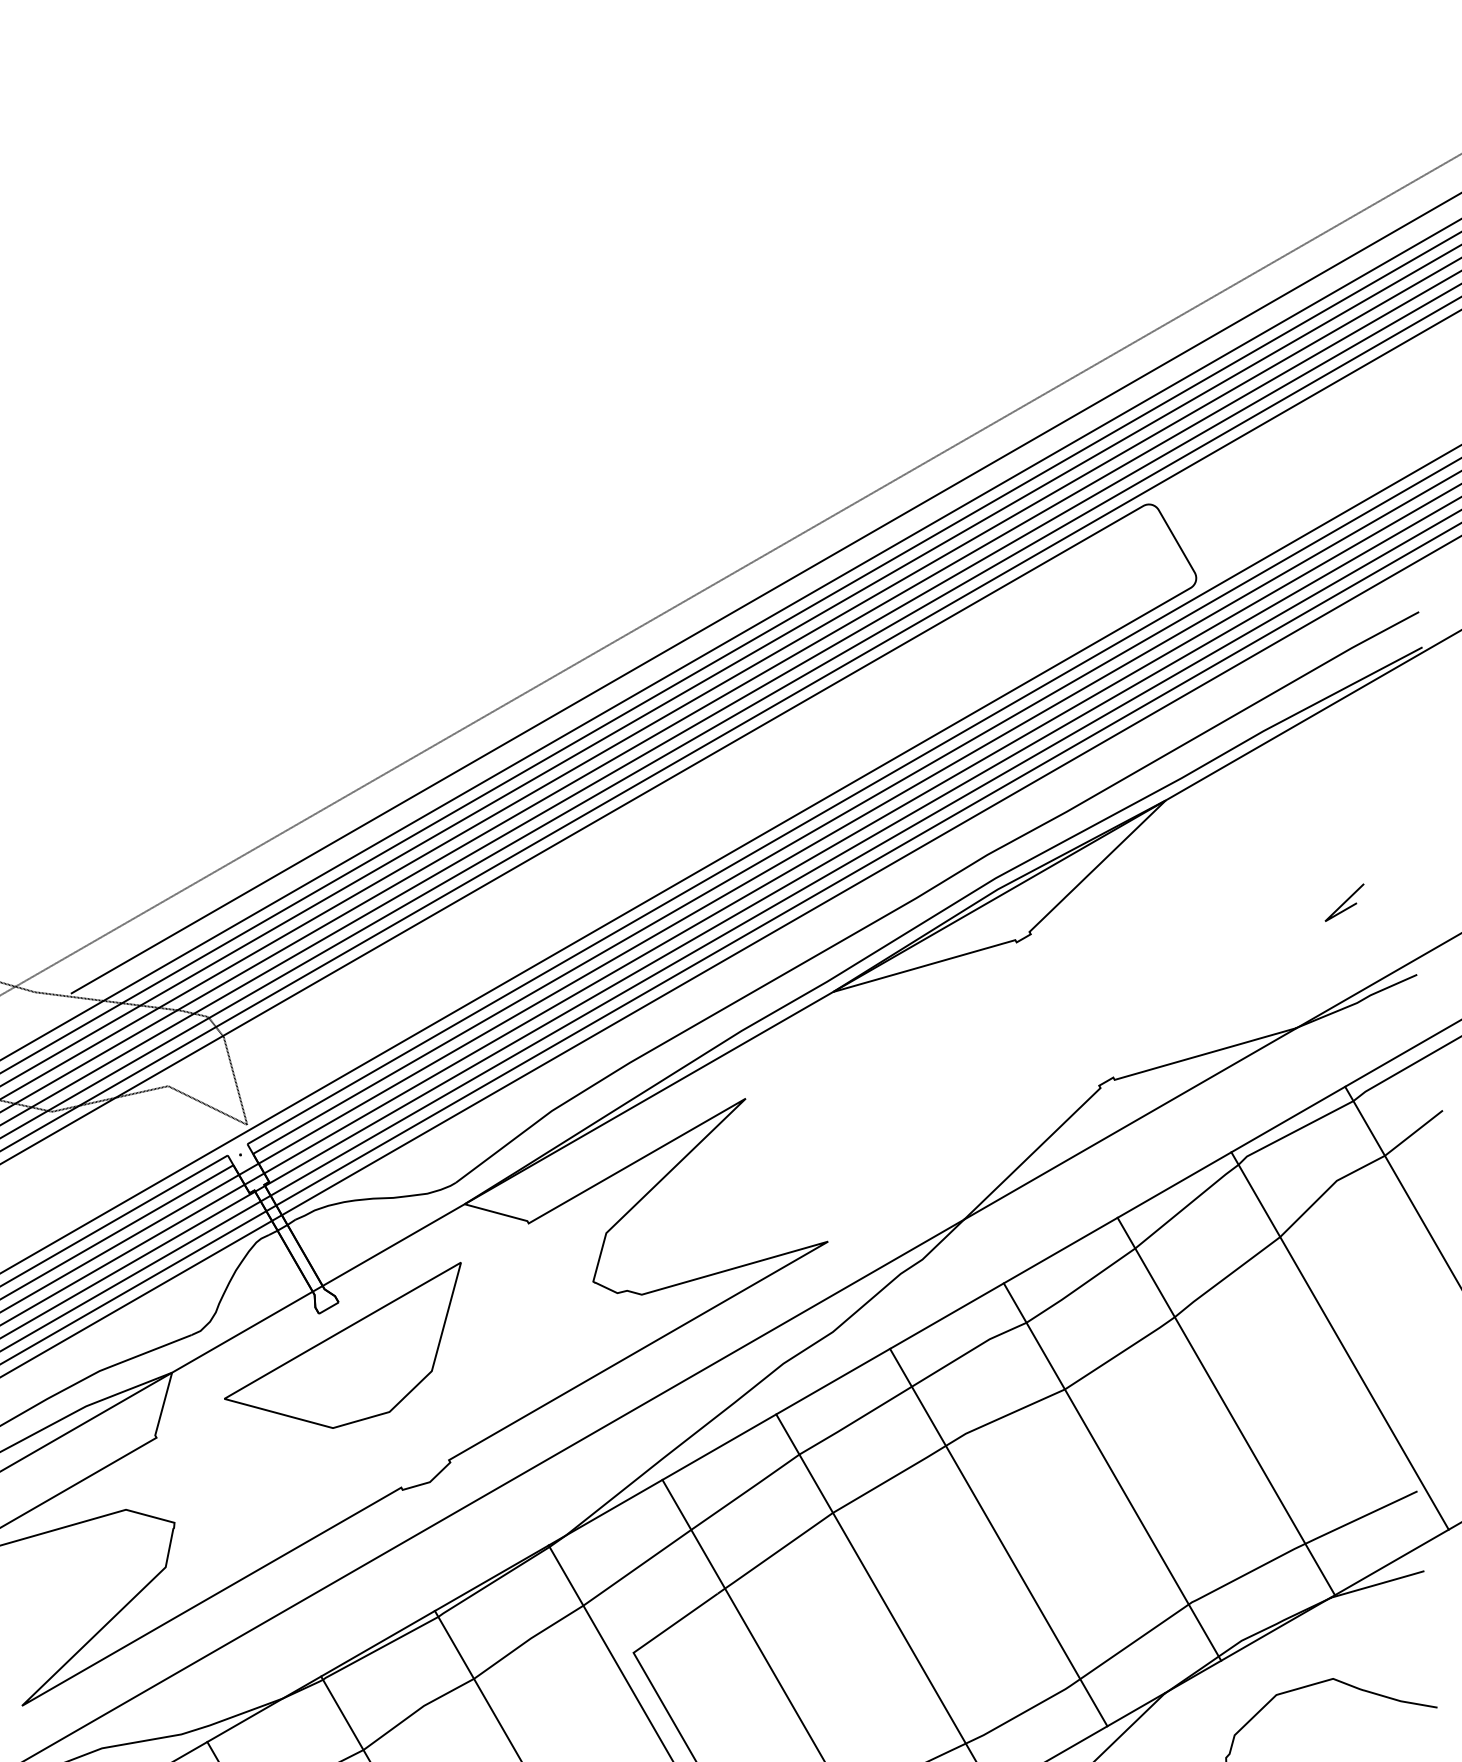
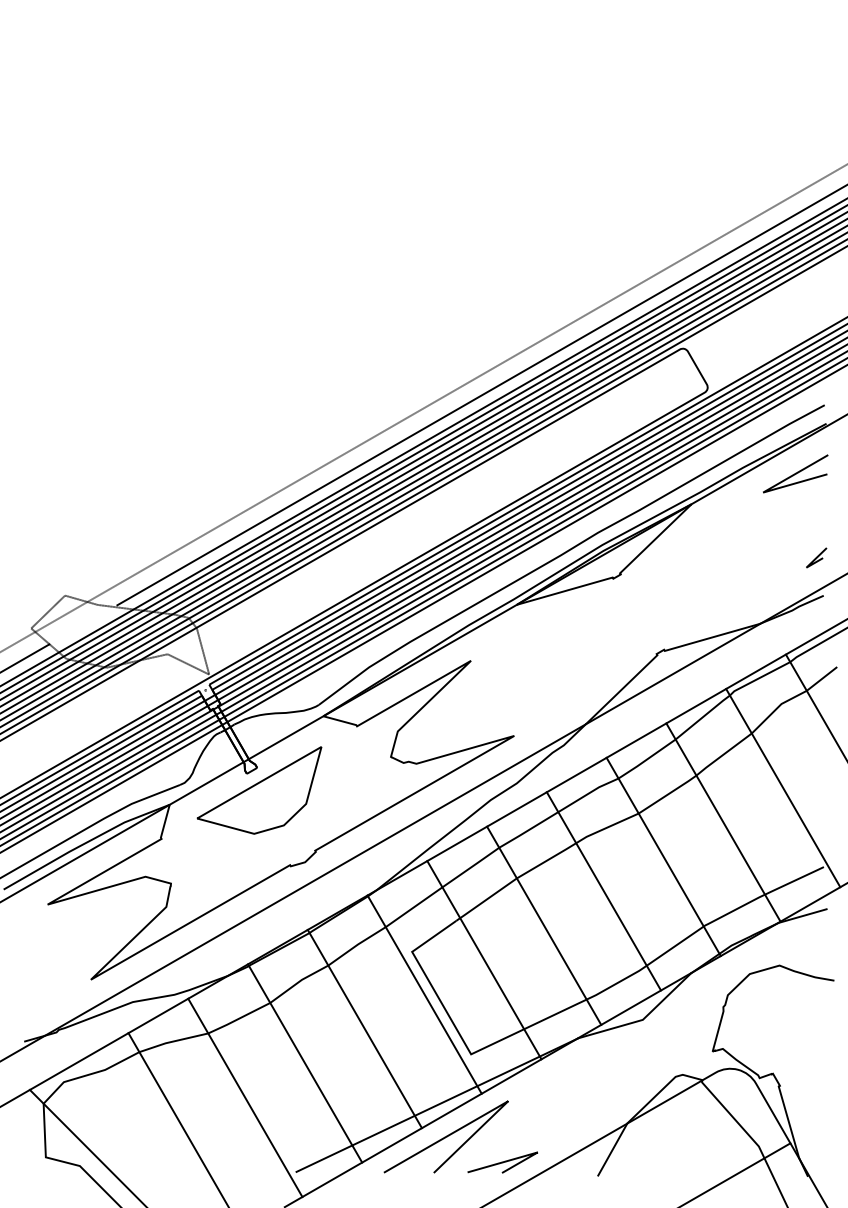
curve: (1363, 742) -> (795, 473), added
curve: (1344, 901) -> (816, 557), moved

